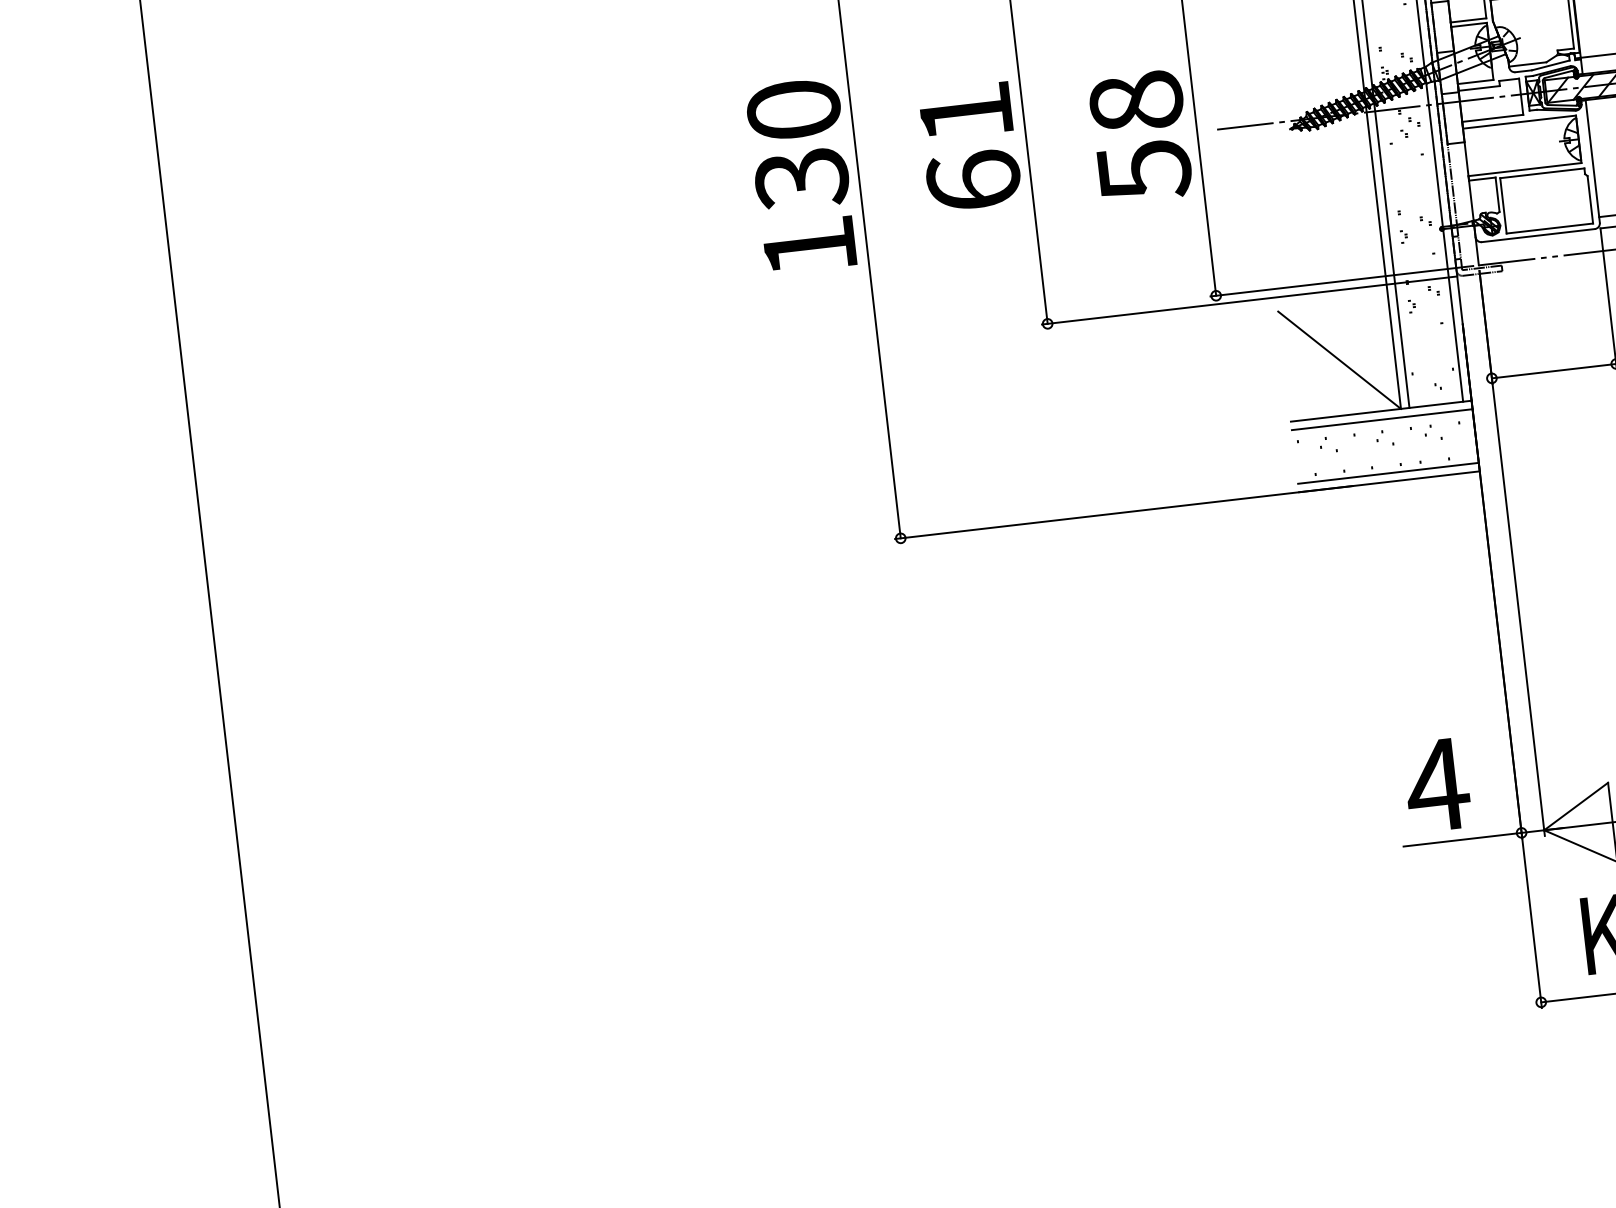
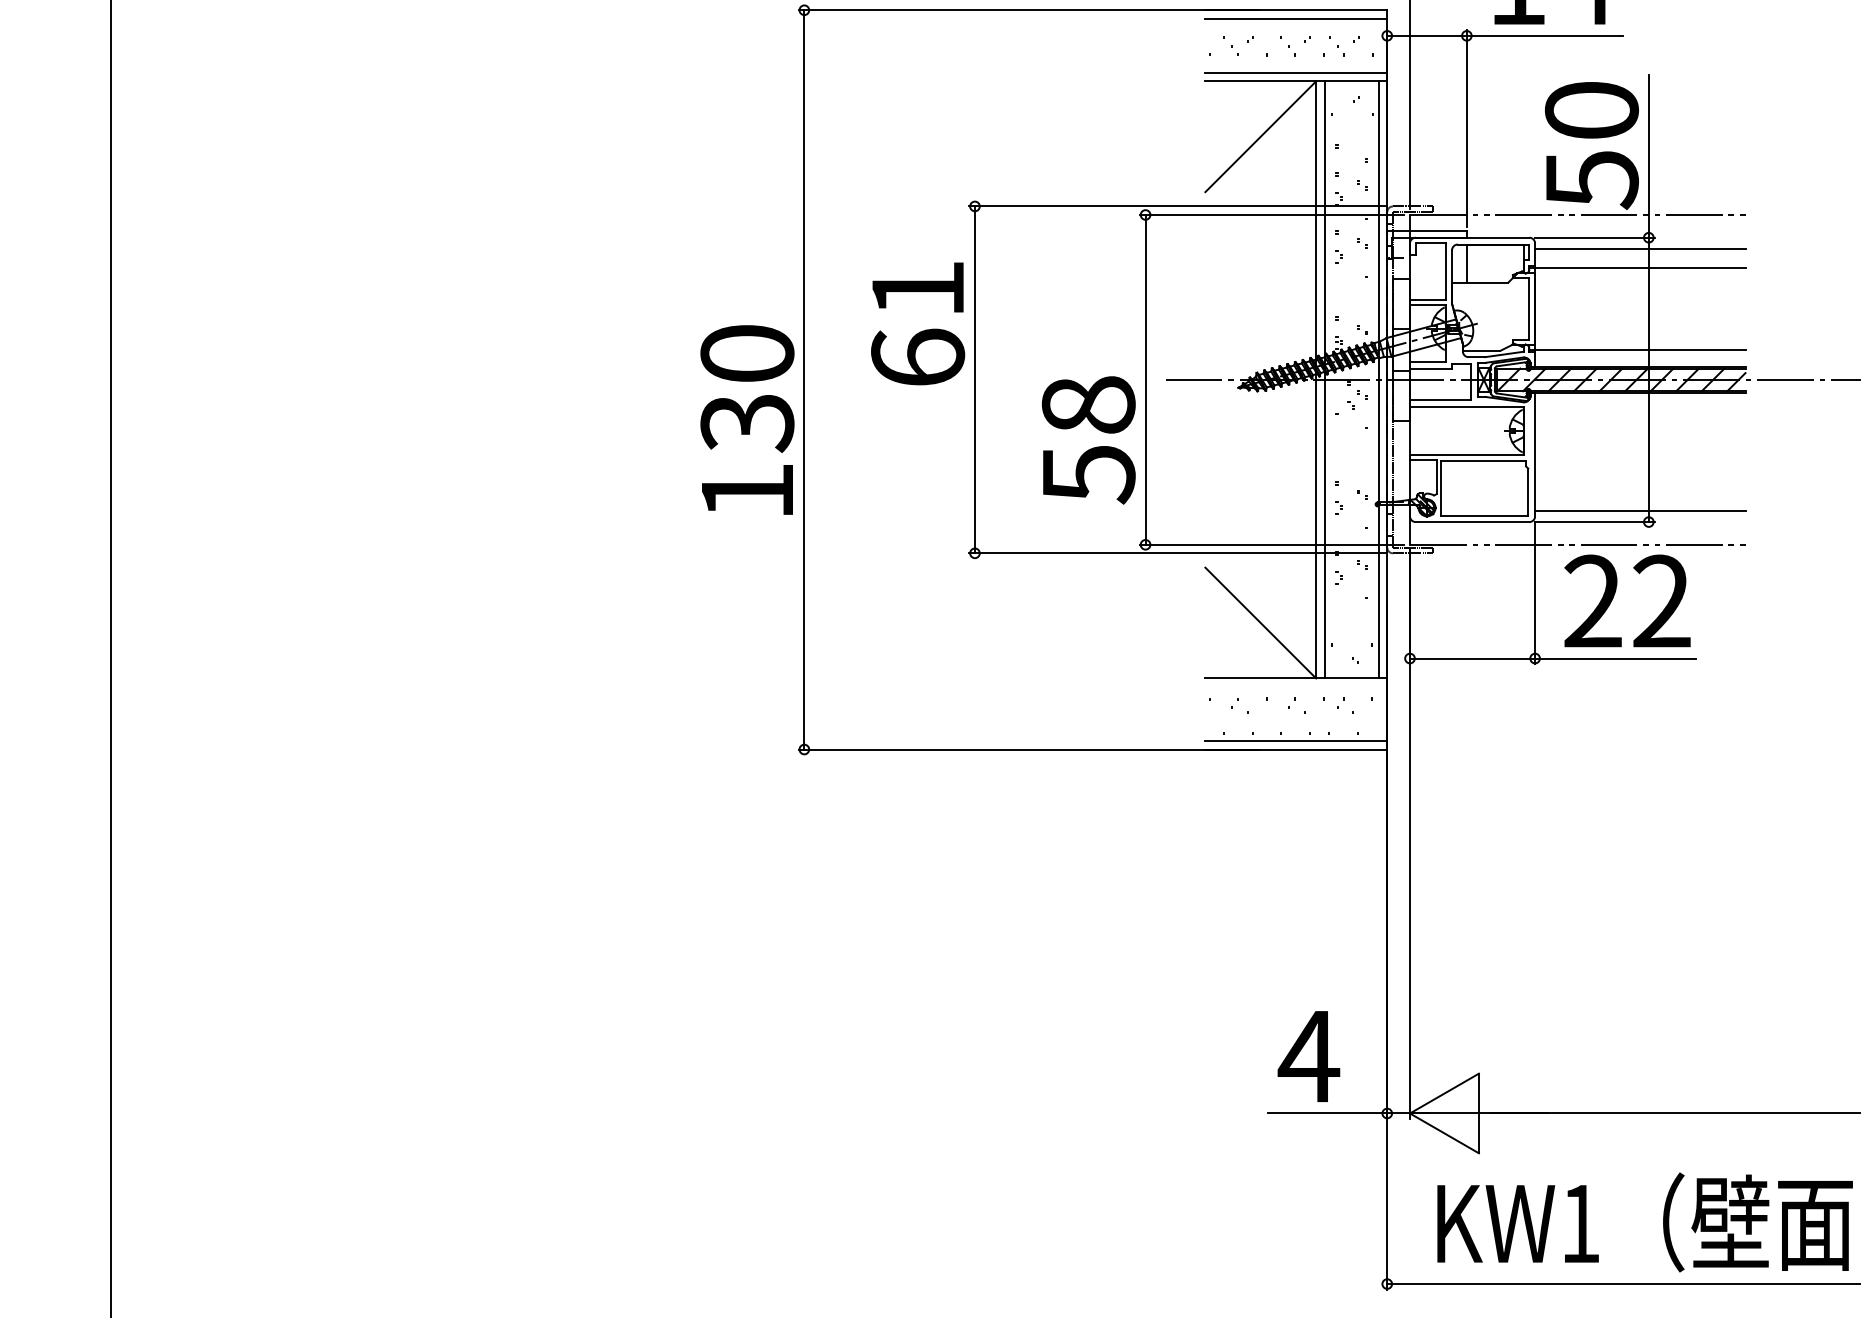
text: (1140, 137) -> (1088, 440), moved
text: (970, 146) -> (918, 323), moved
text: (801, 175) -> (747, 419), moved
line: (1382, 419) -> (1296, 686), removed

